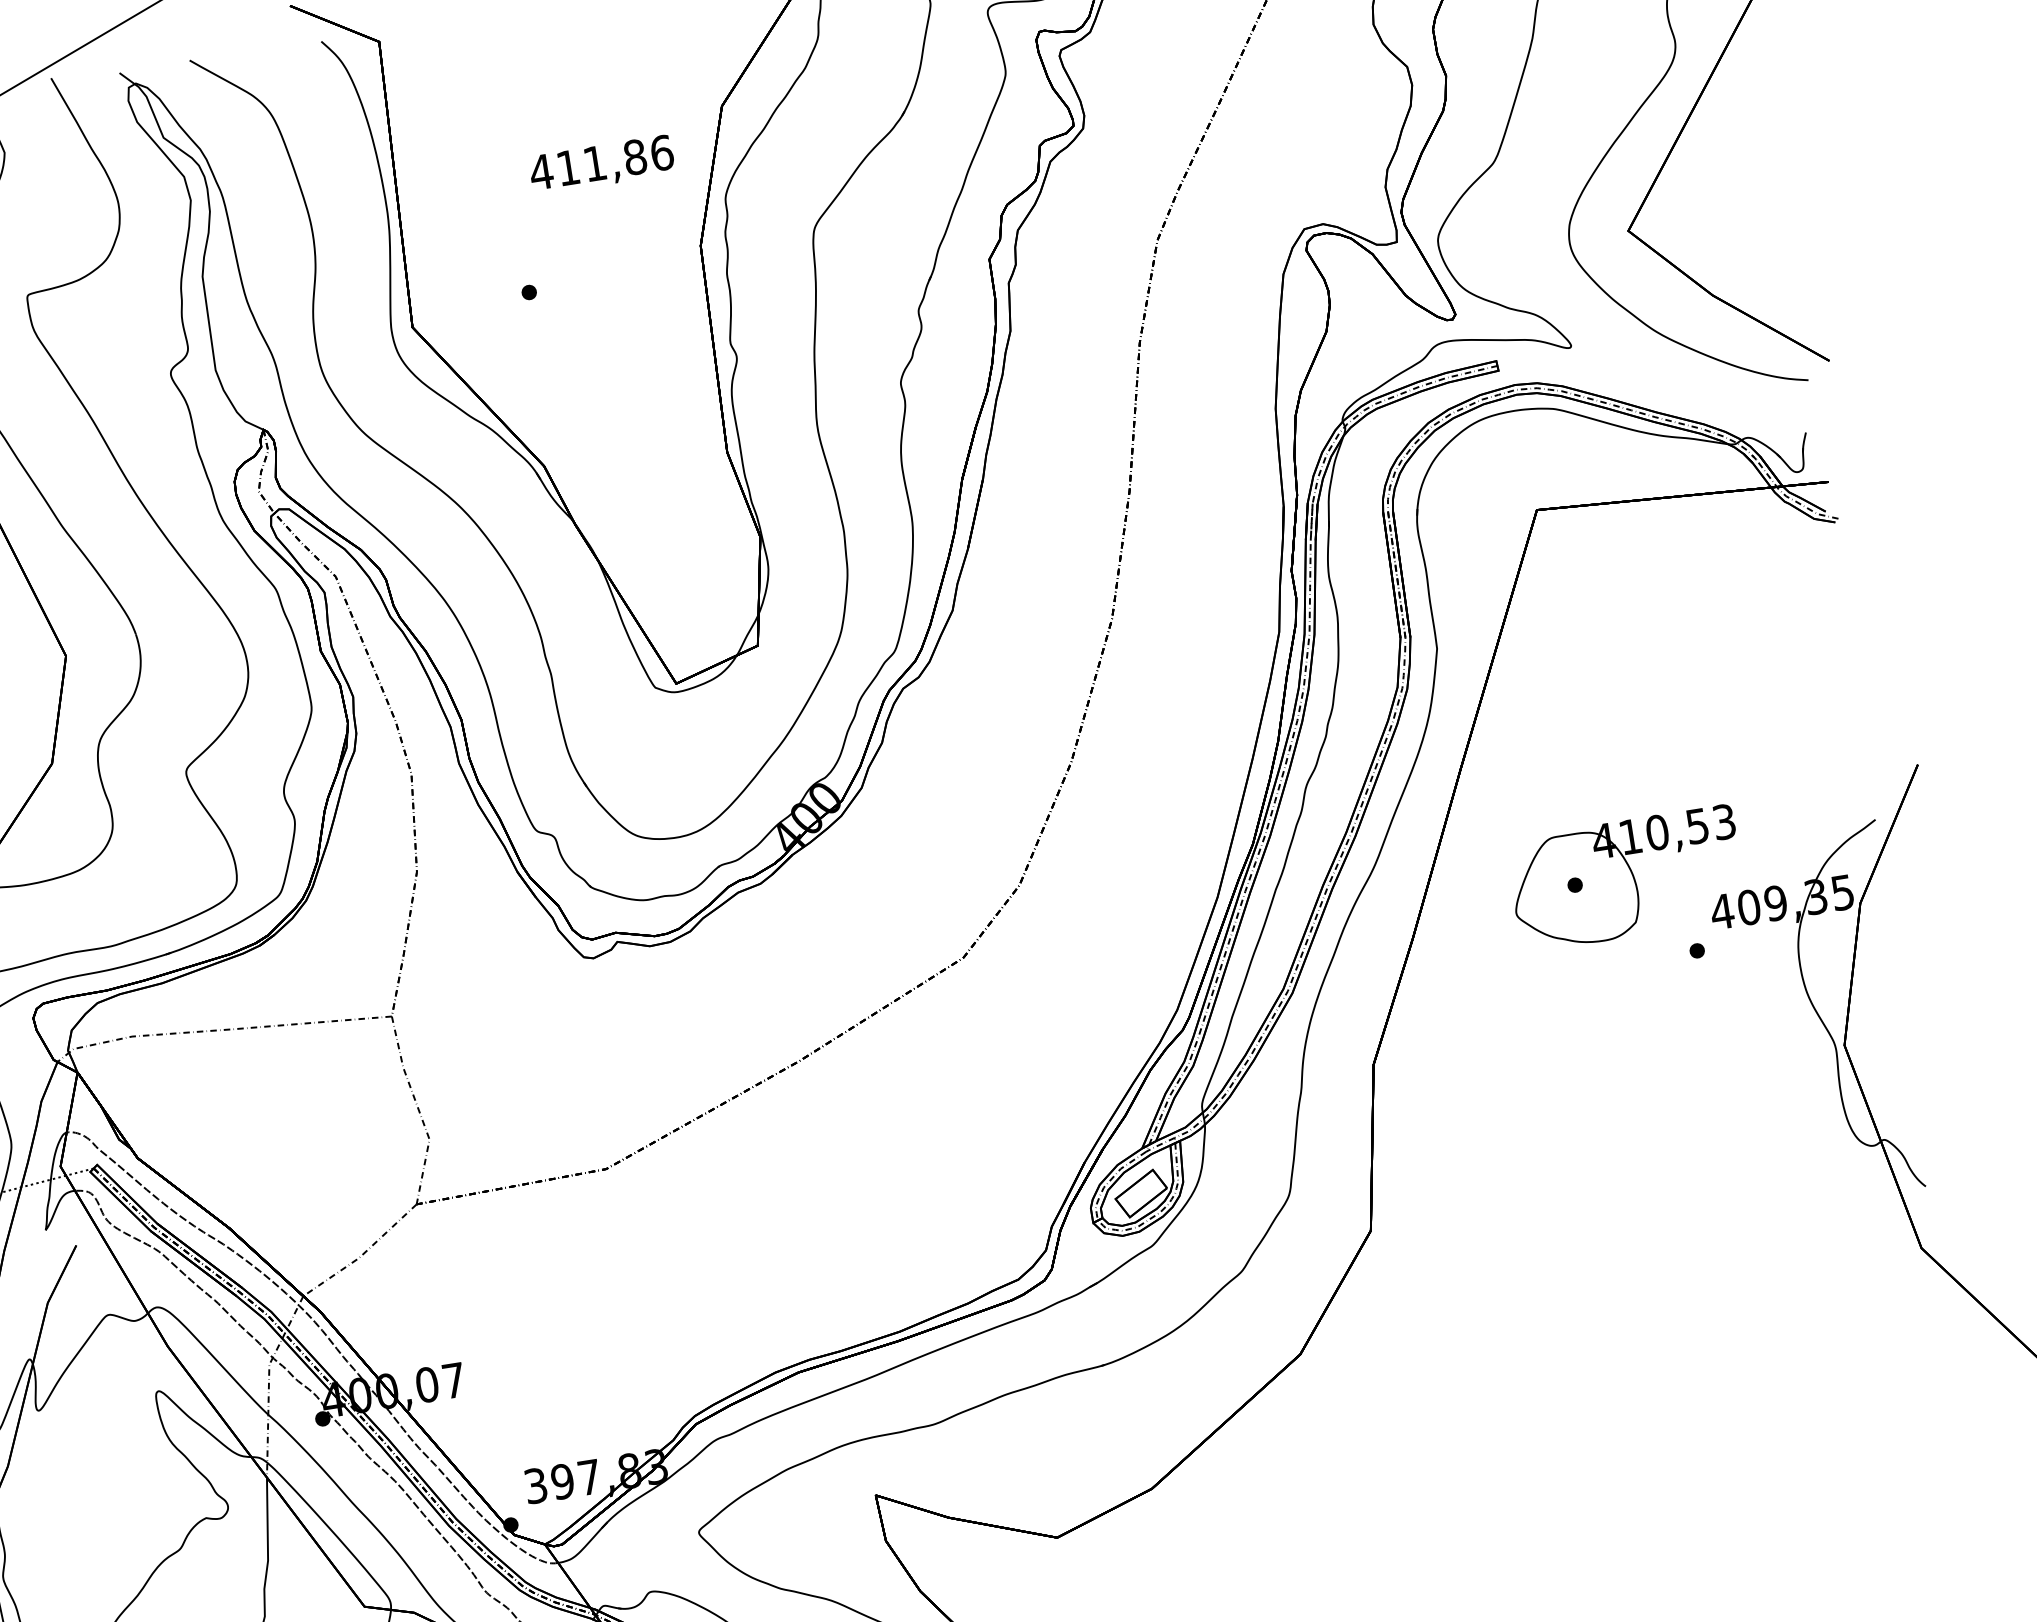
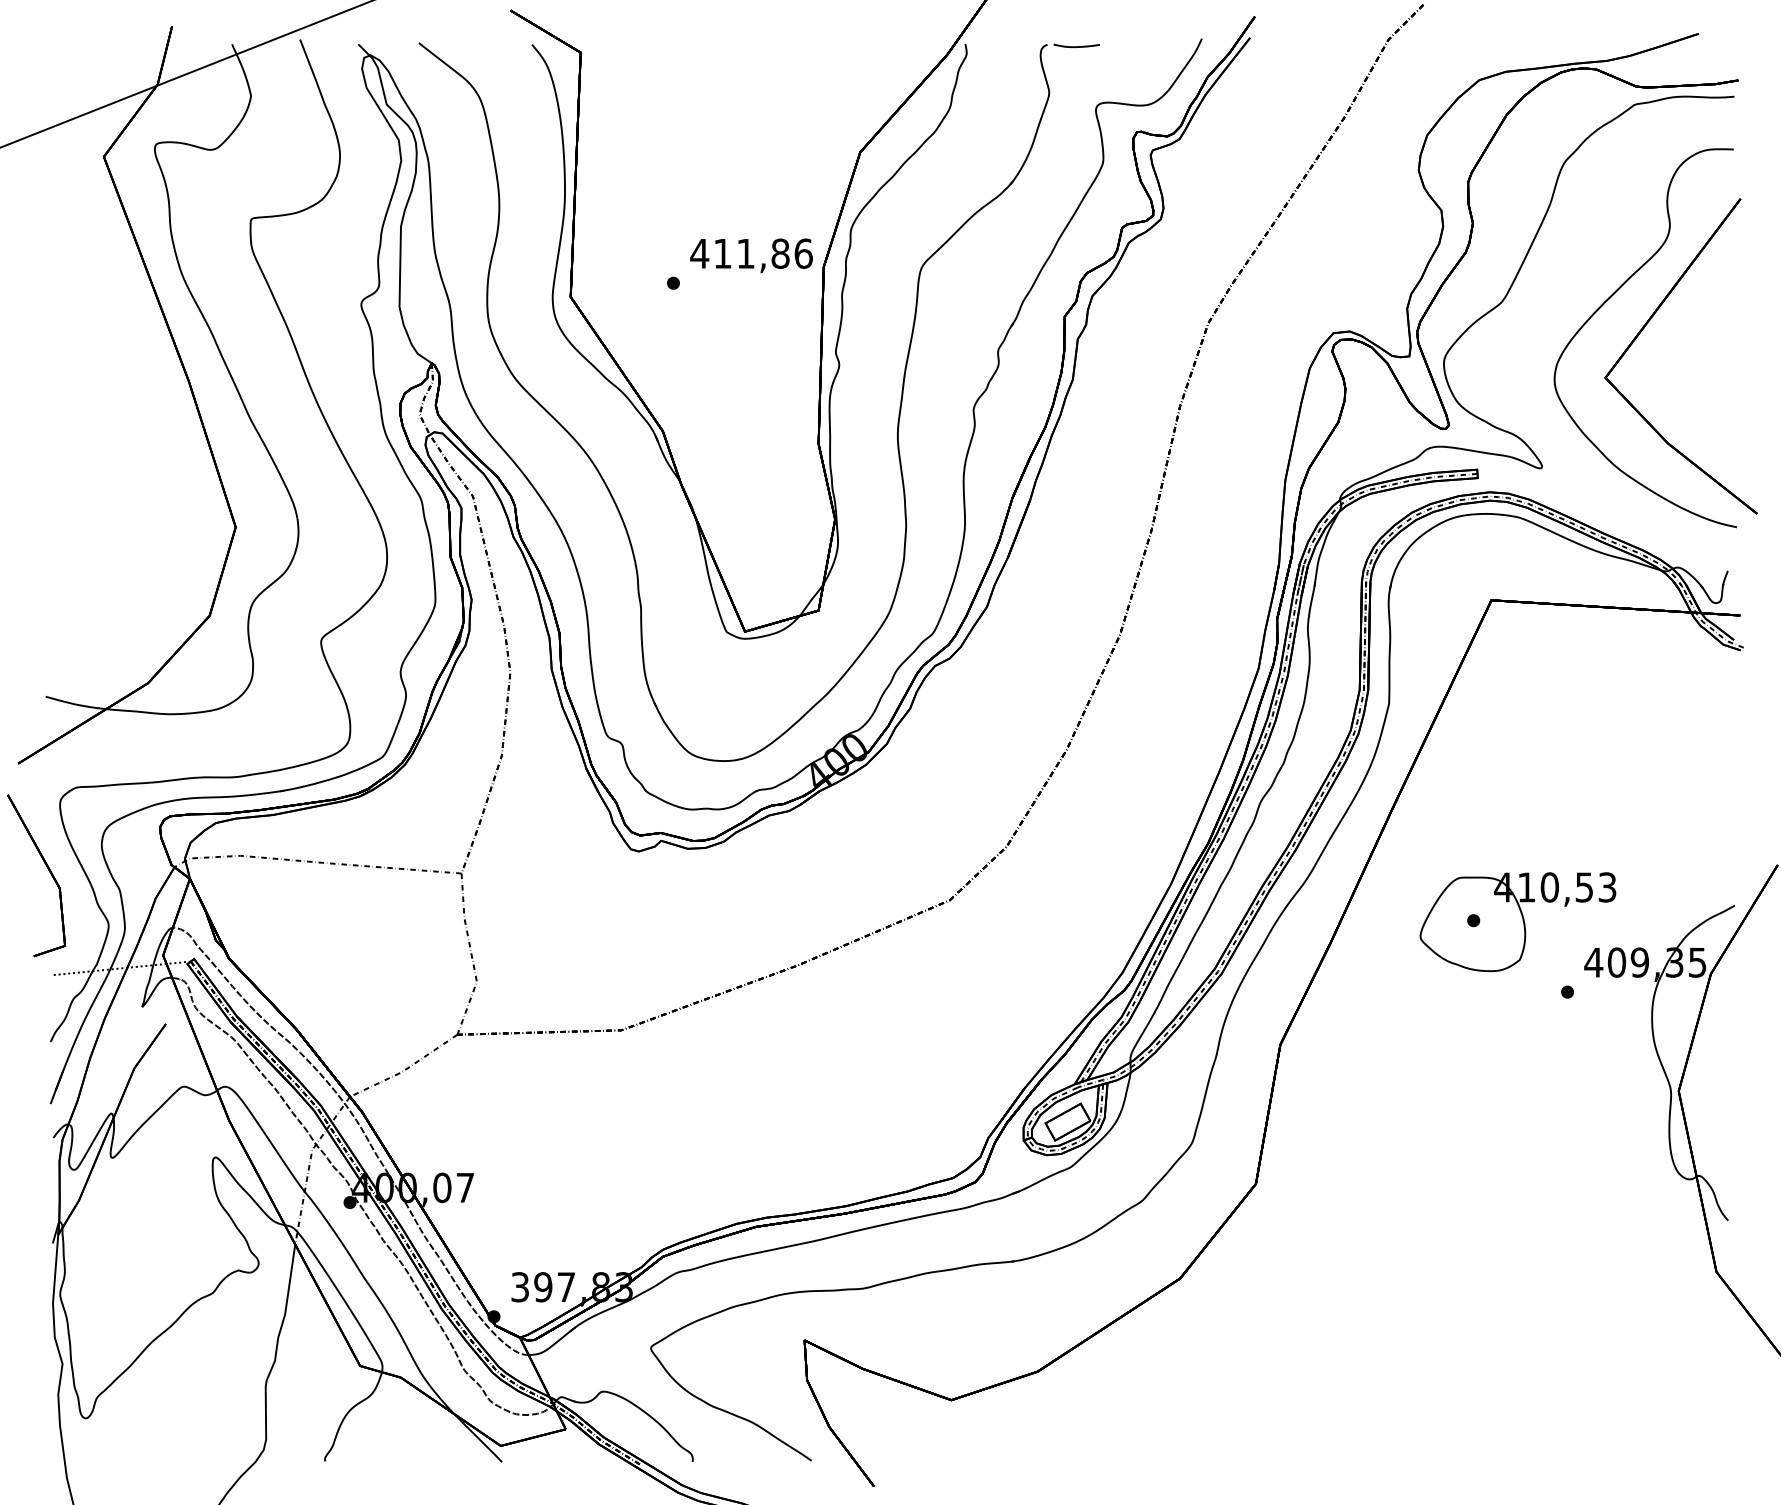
text: (601, 164) -> (751, 255), moved

